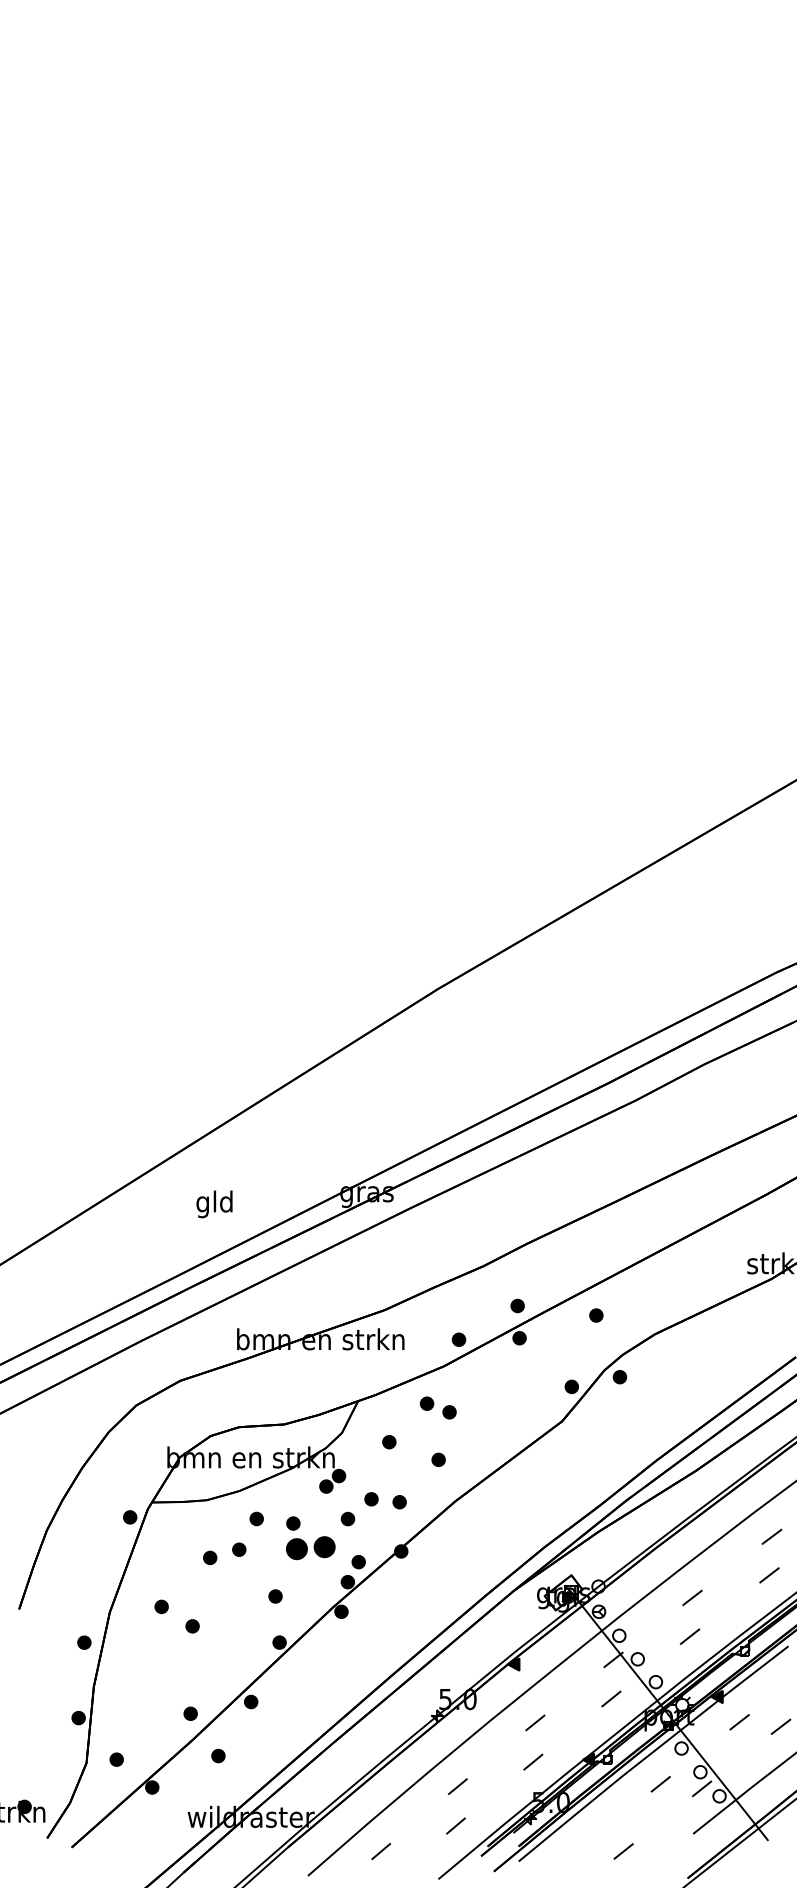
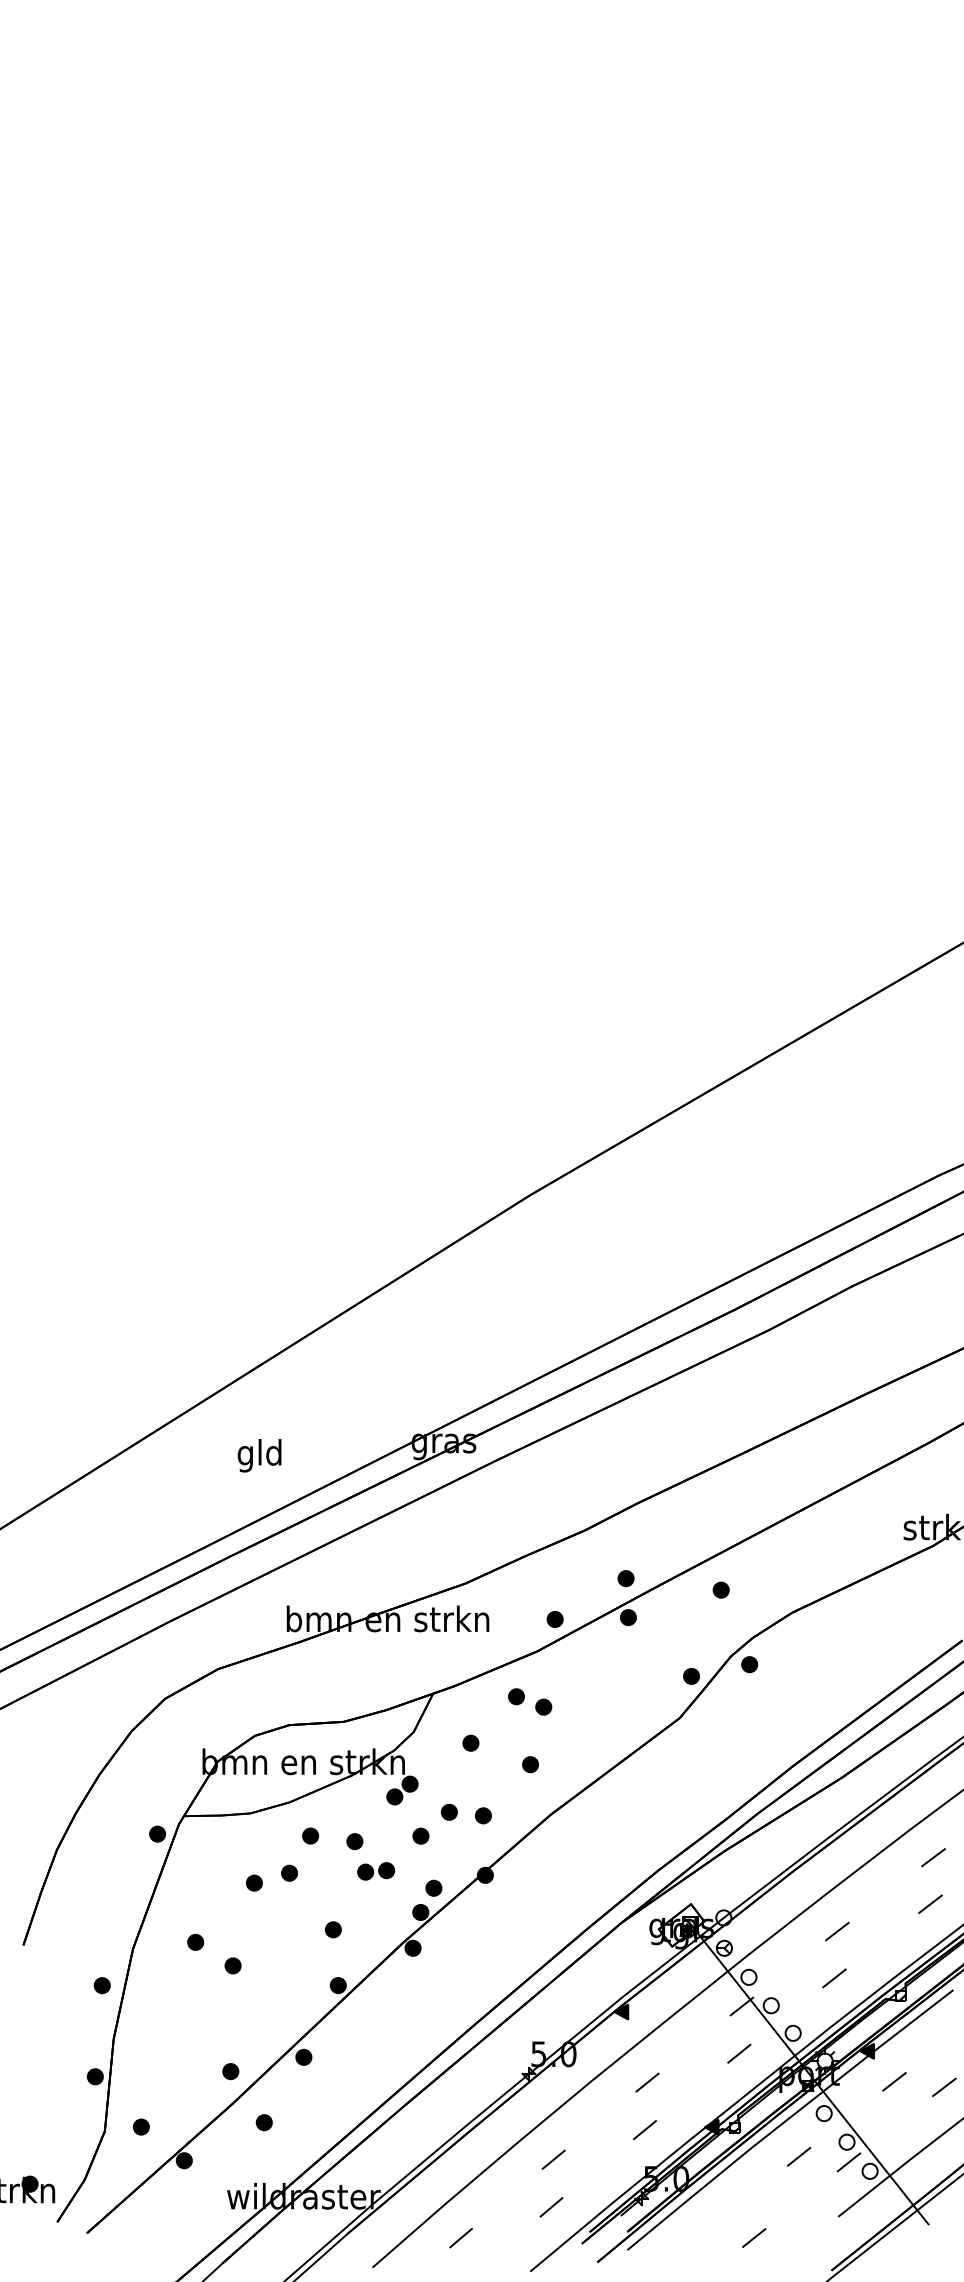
part: (311, 1548) -> (376, 1871), size x0.62

